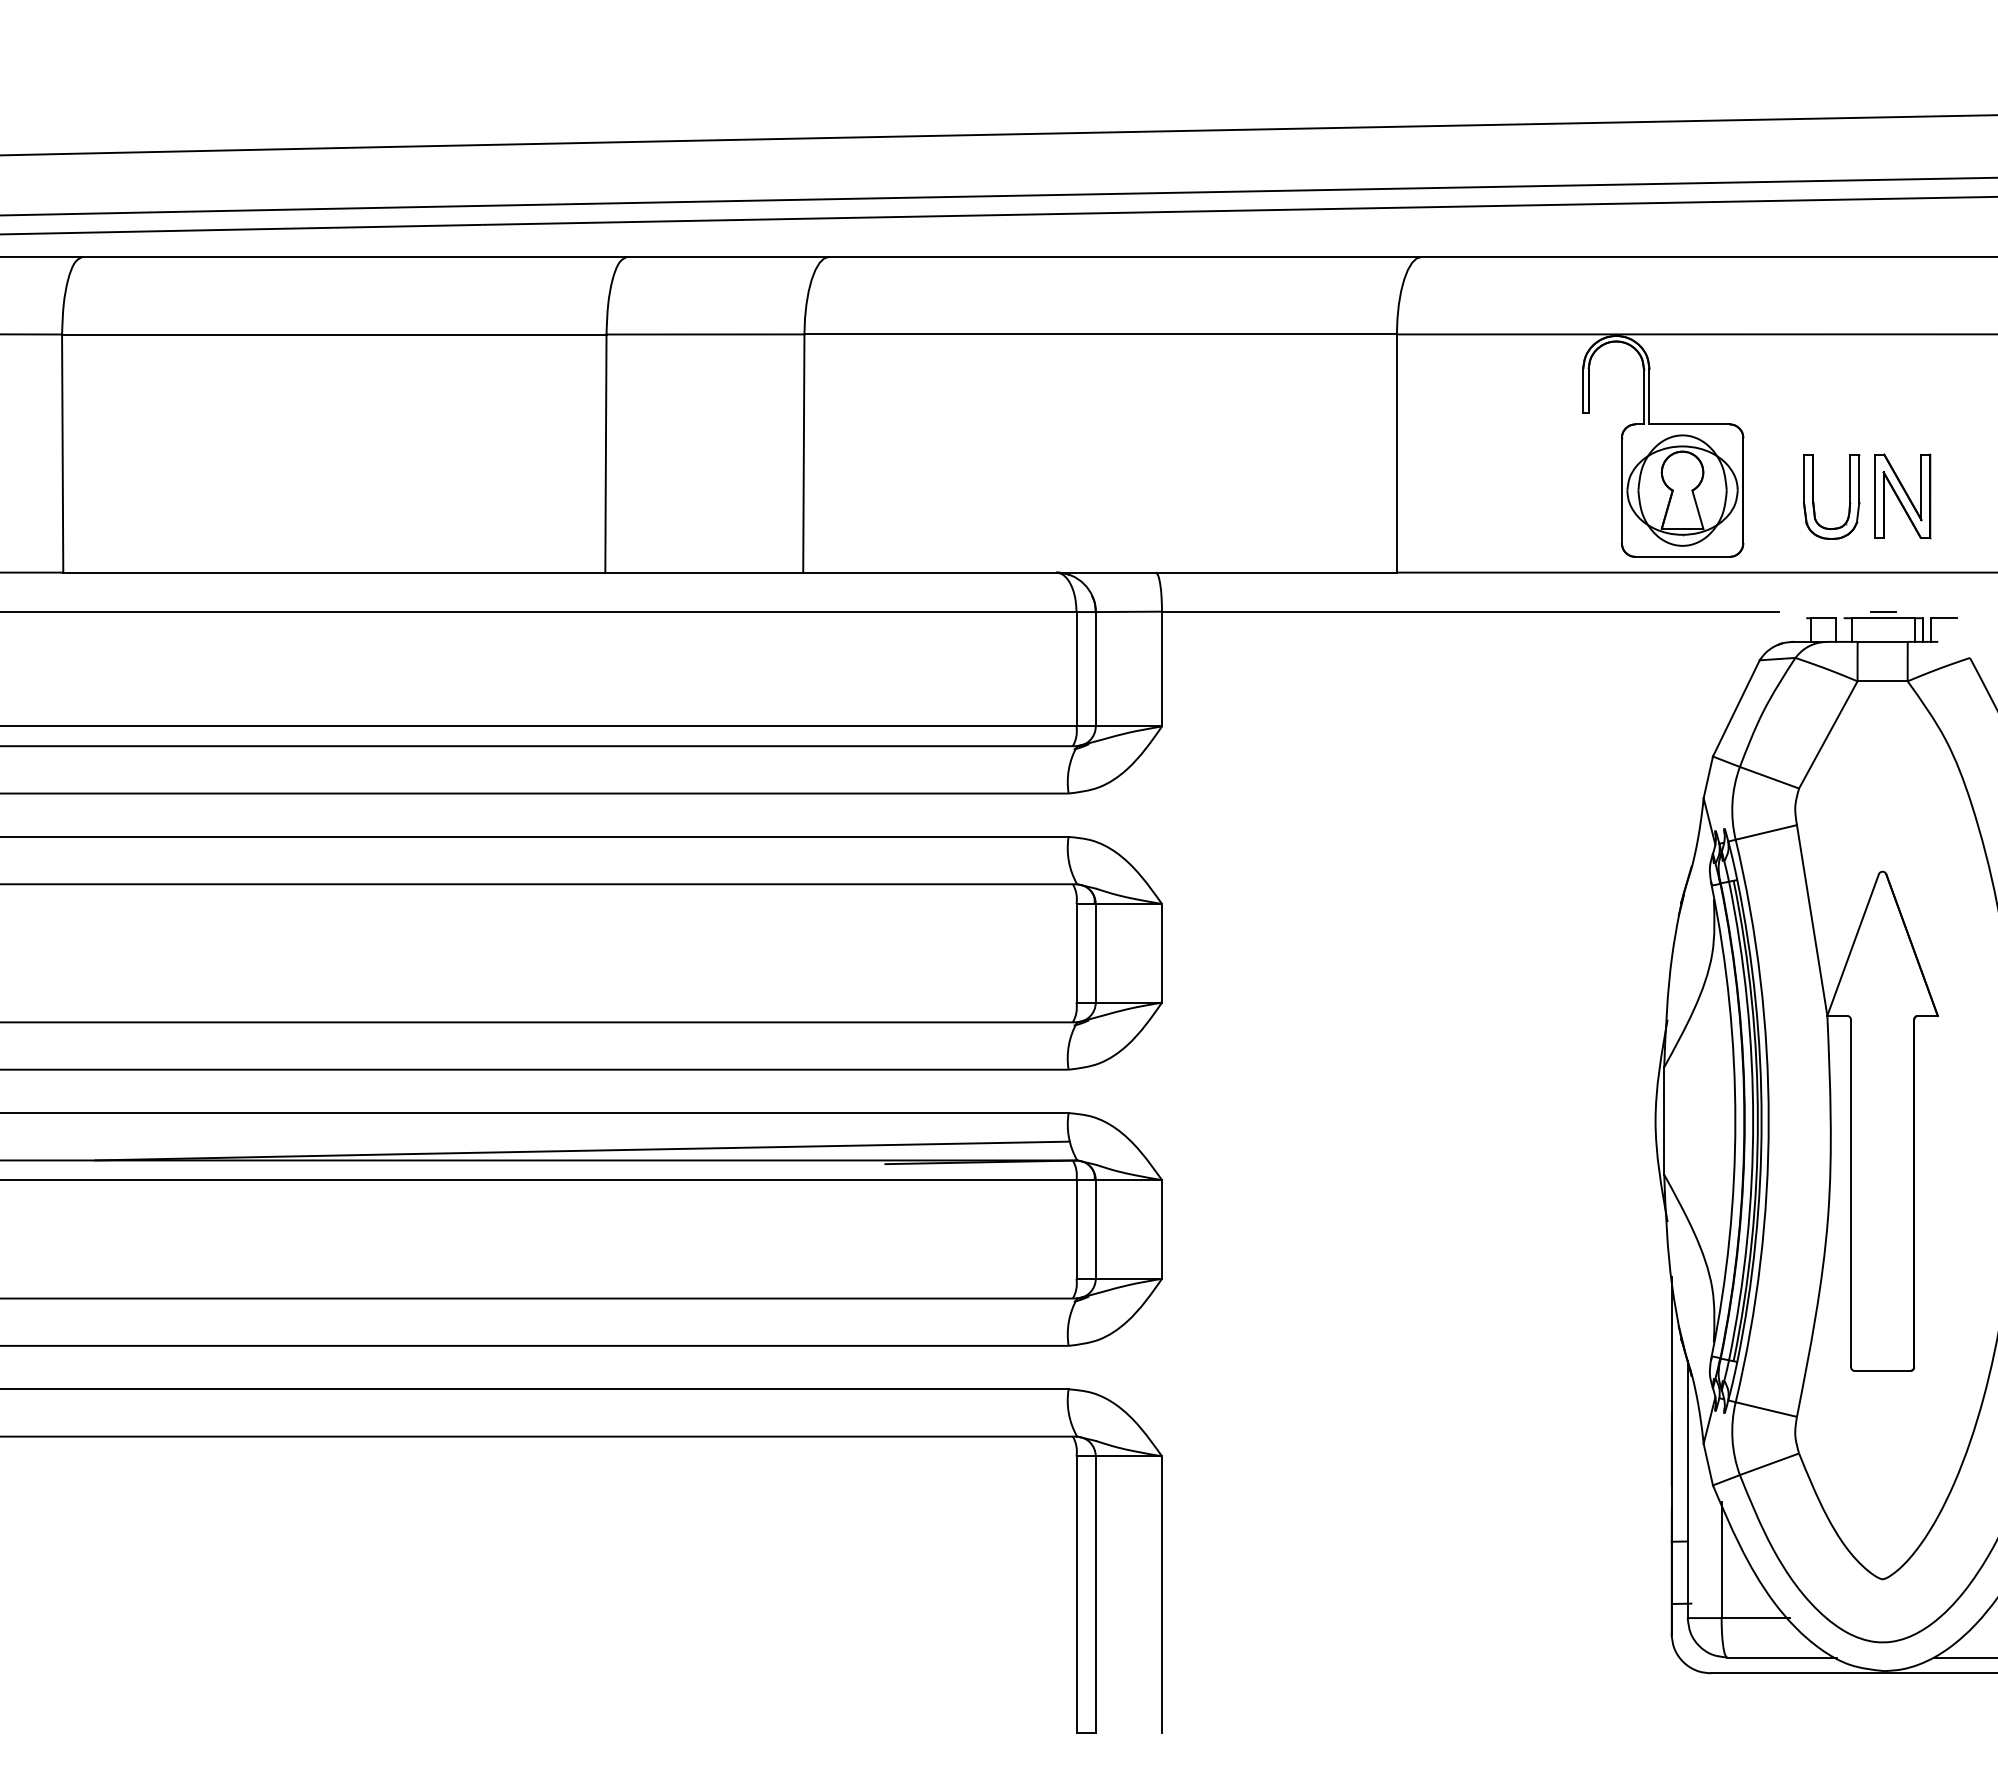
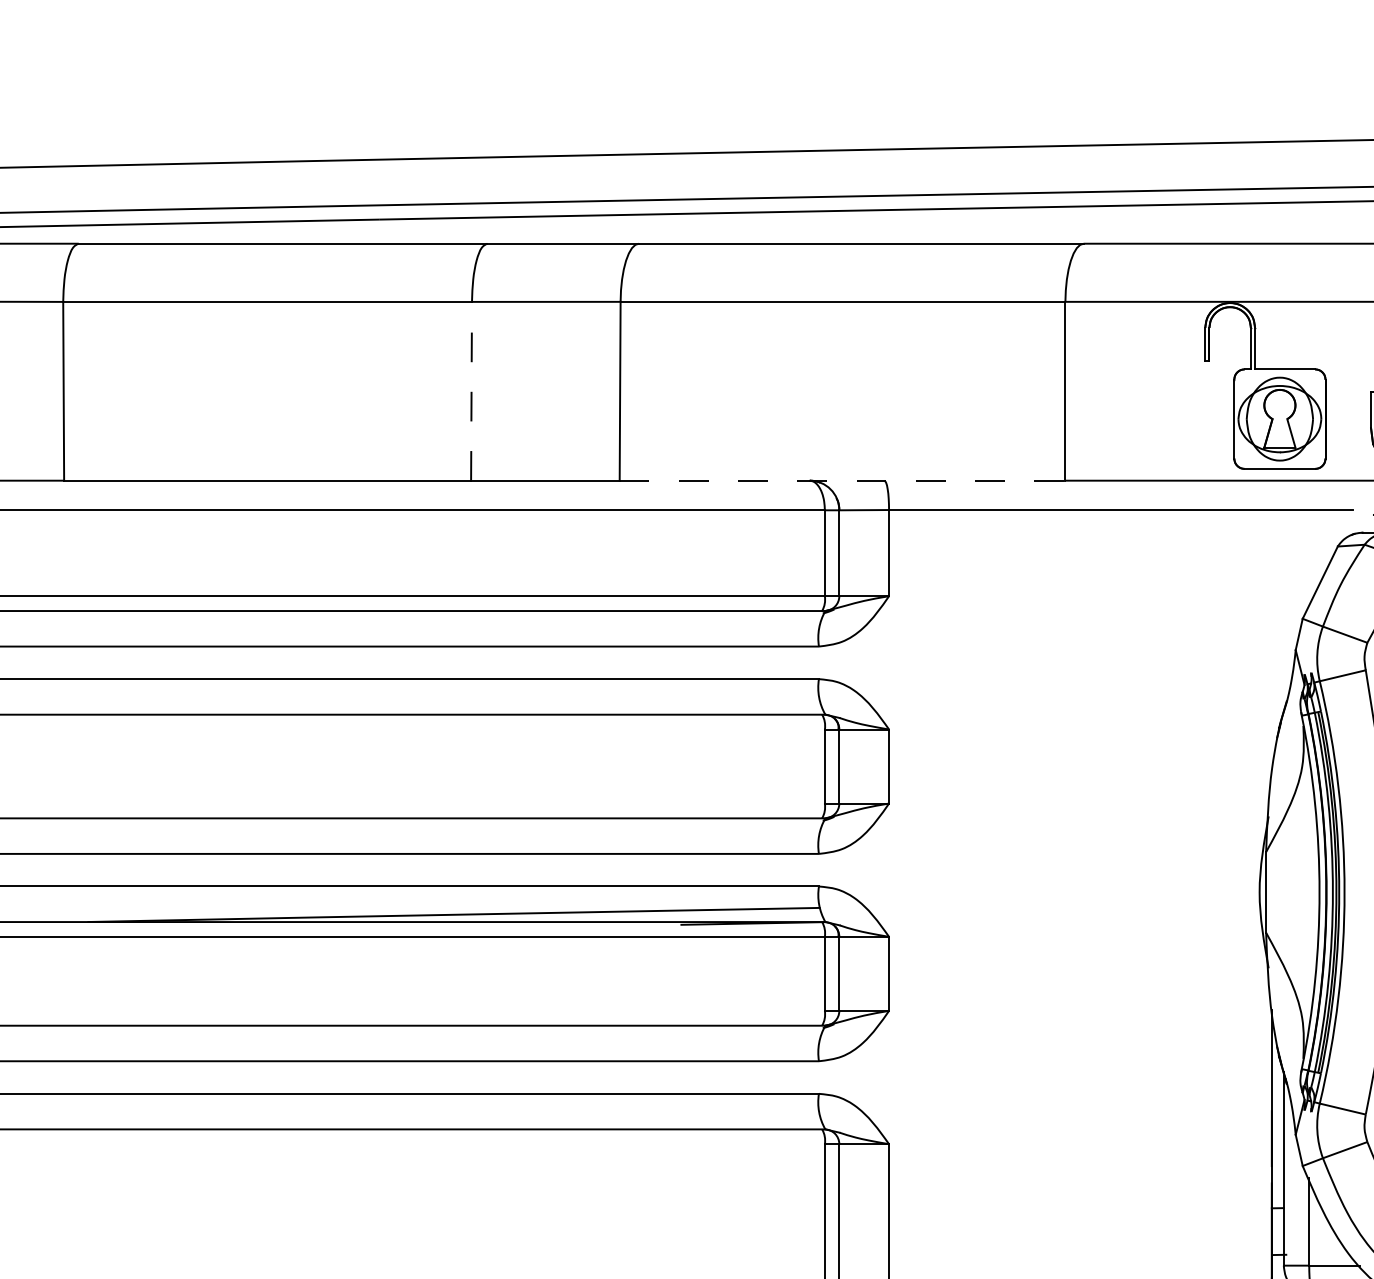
line: (605, 453) -> (471, 391), solid -> dashed
line: (1100, 572) -> (842, 480), solid -> dashed

